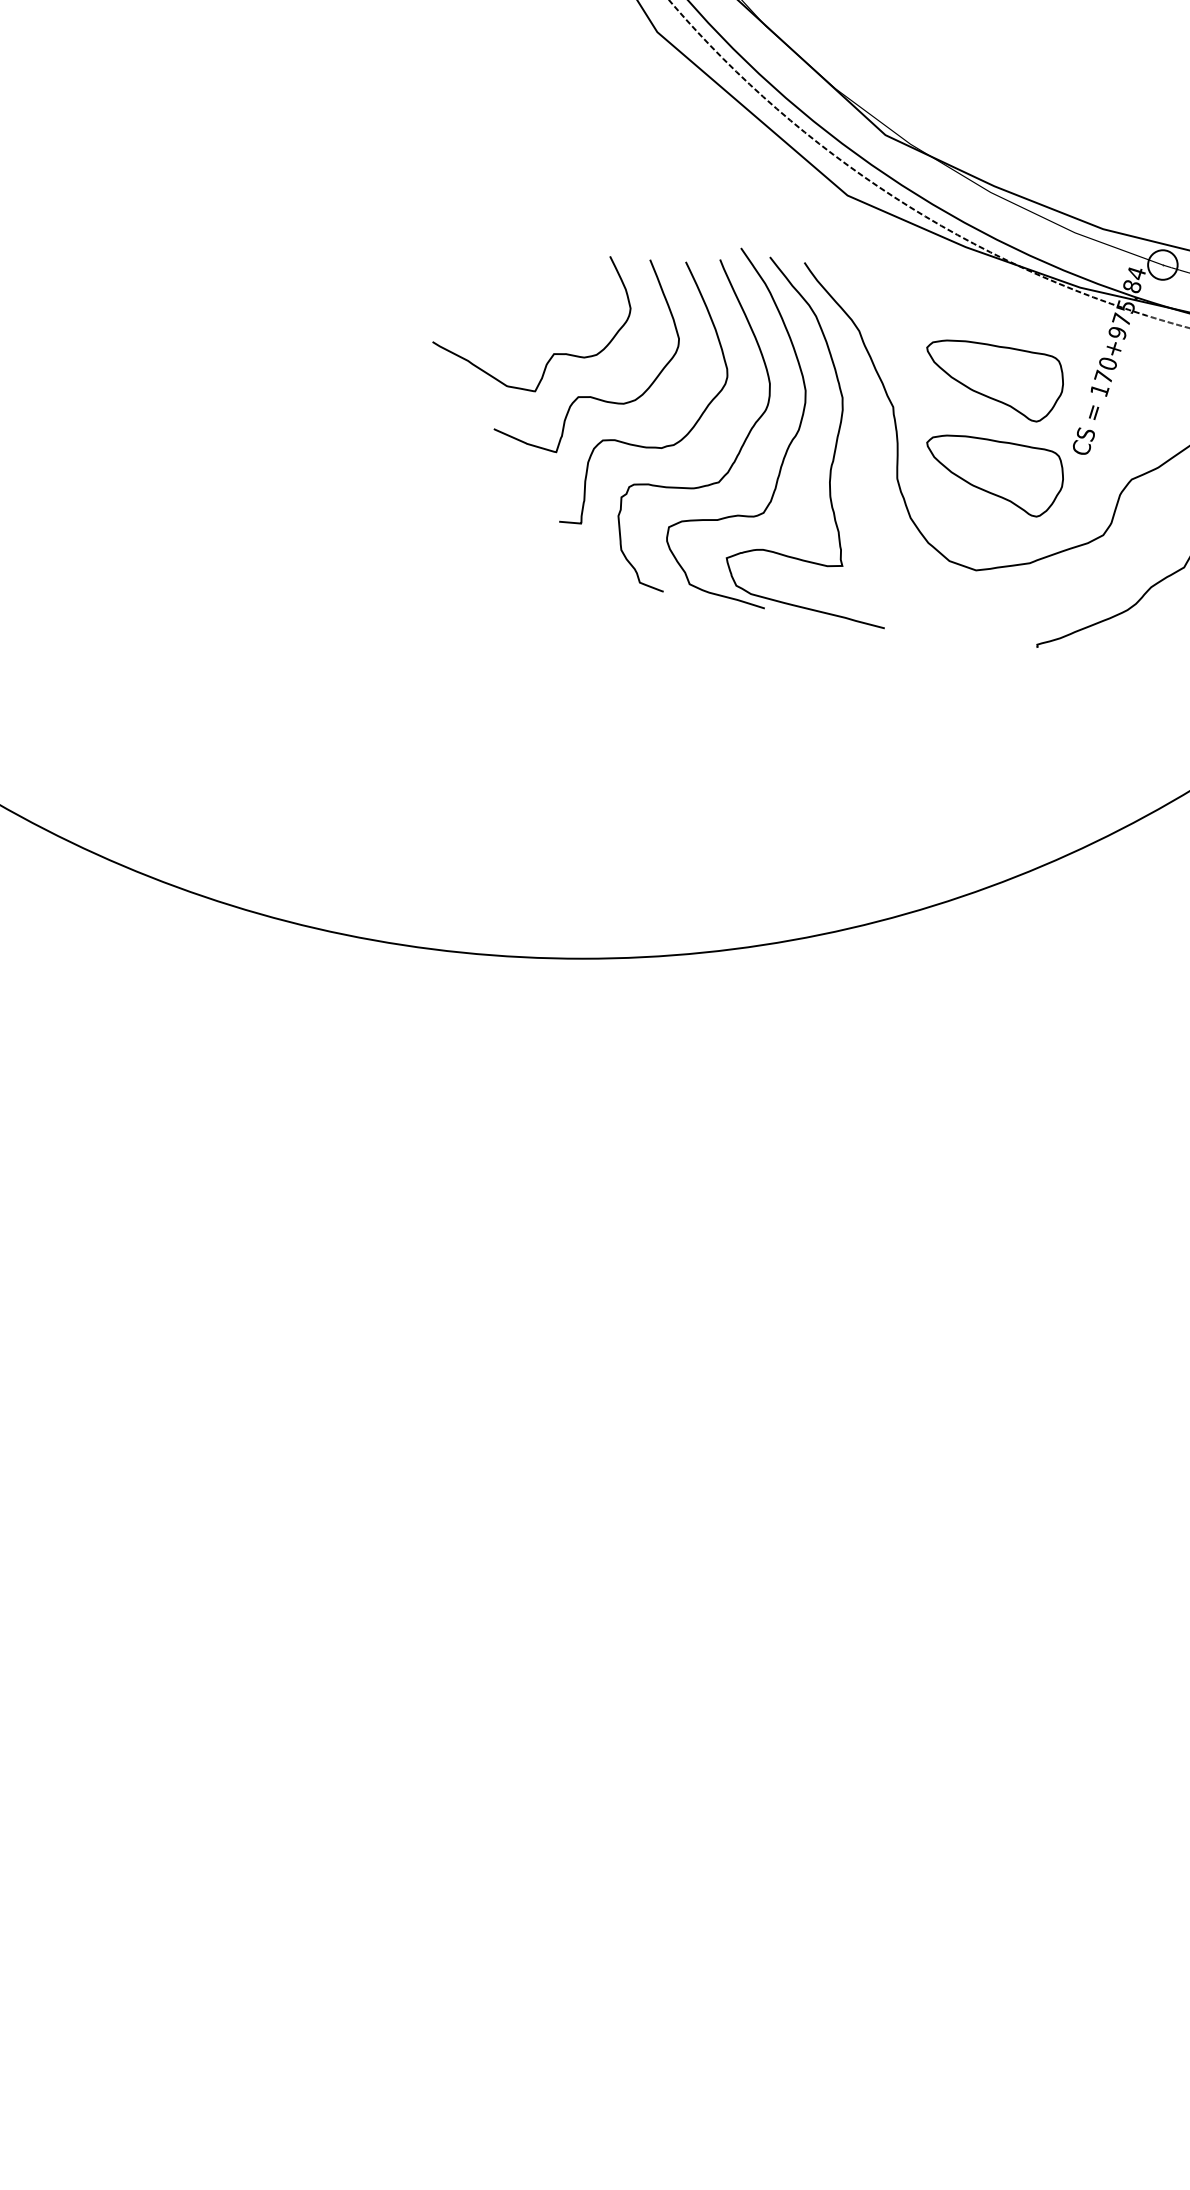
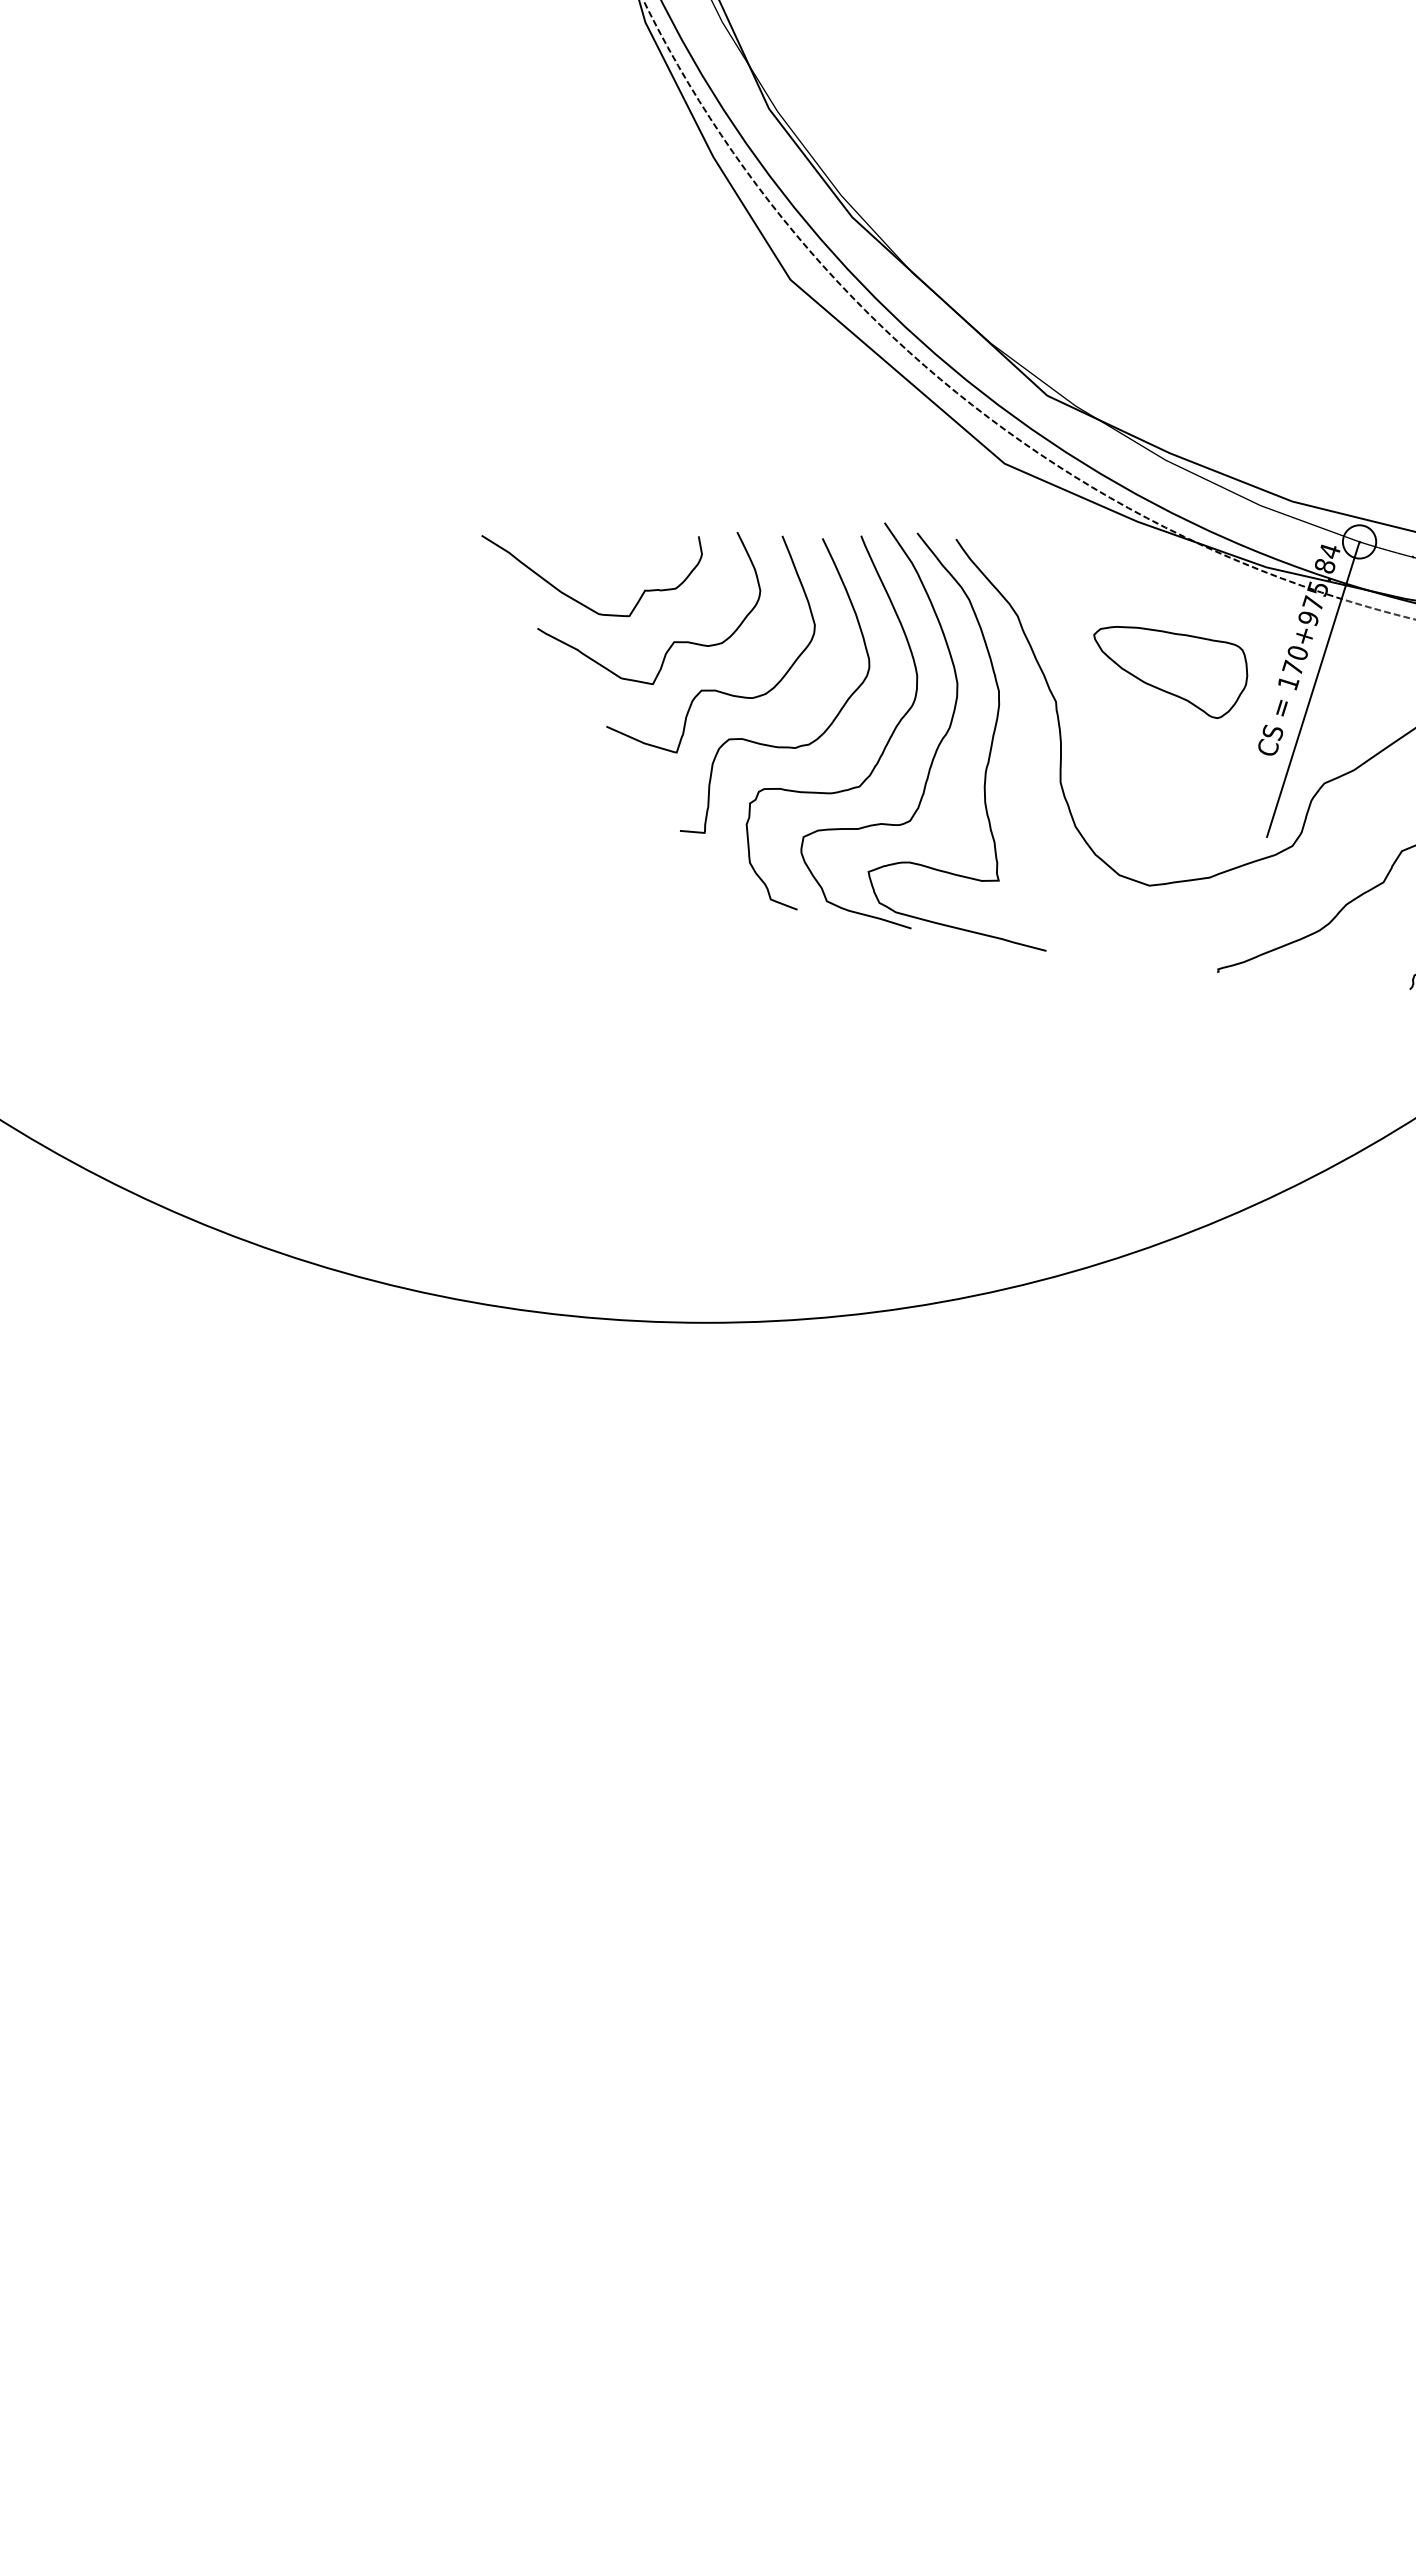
curve: (469, 317) -> (579, 601), added
line: (1121, 395) -> (1313, 688), added
part: (994, 476) -> (1170, 779), removed

